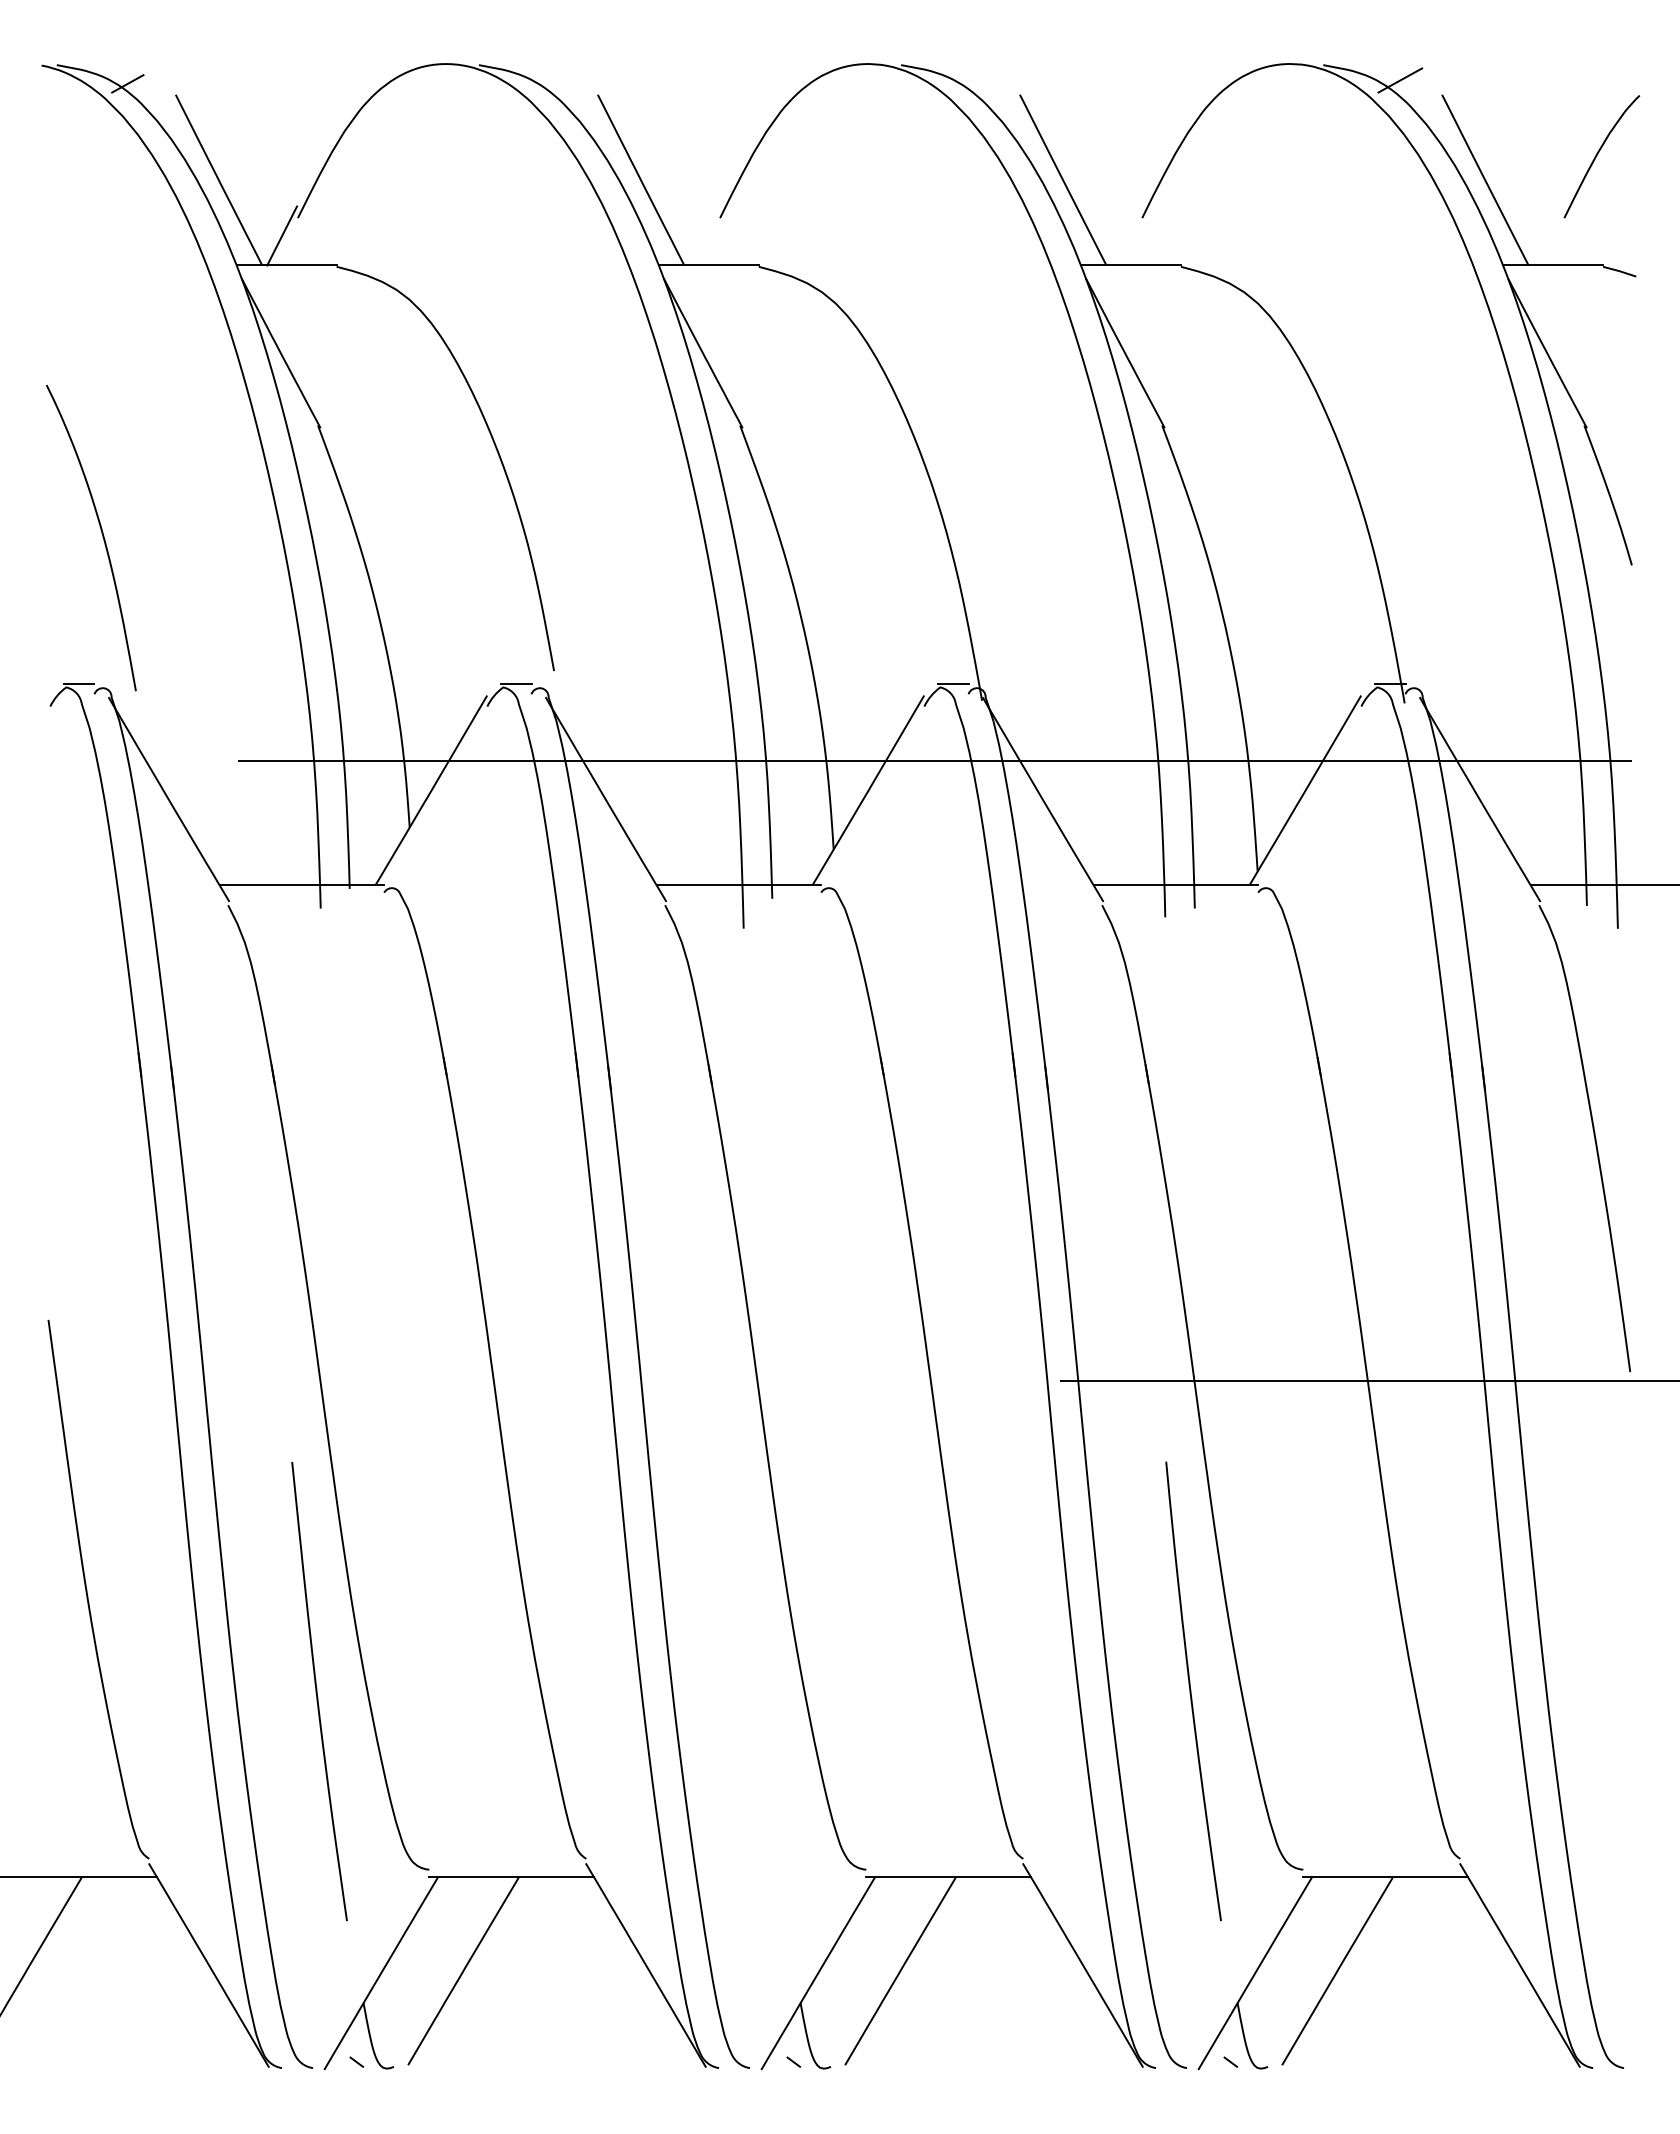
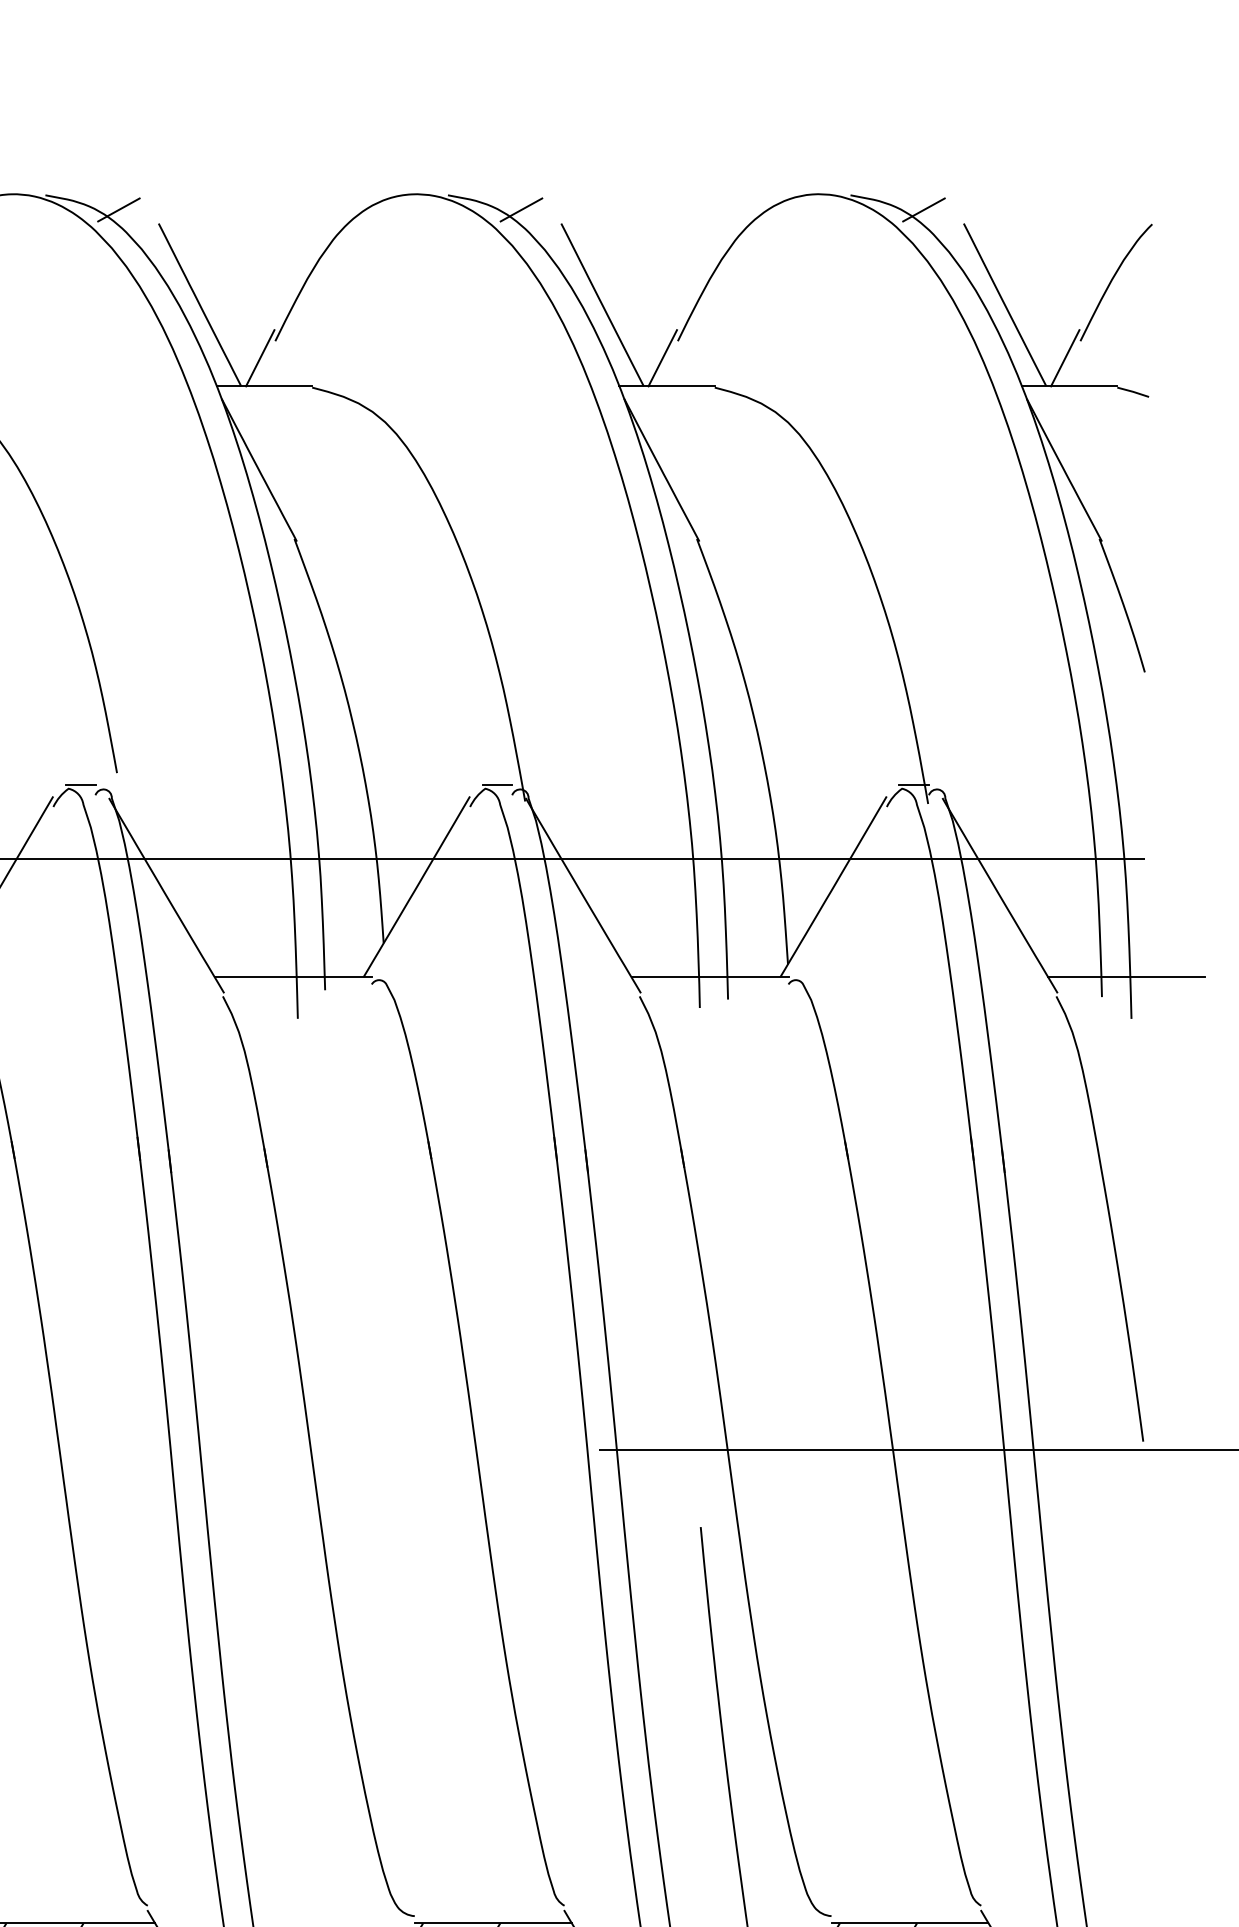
line: (555, 80) -> (118, 209), added
line: (977, 80) -> (520, 209), added
line: (704, 235) -> (260, 357), added
line: (1126, 235) -> (662, 357), added
line: (1548, 235) -> (1065, 357), added

